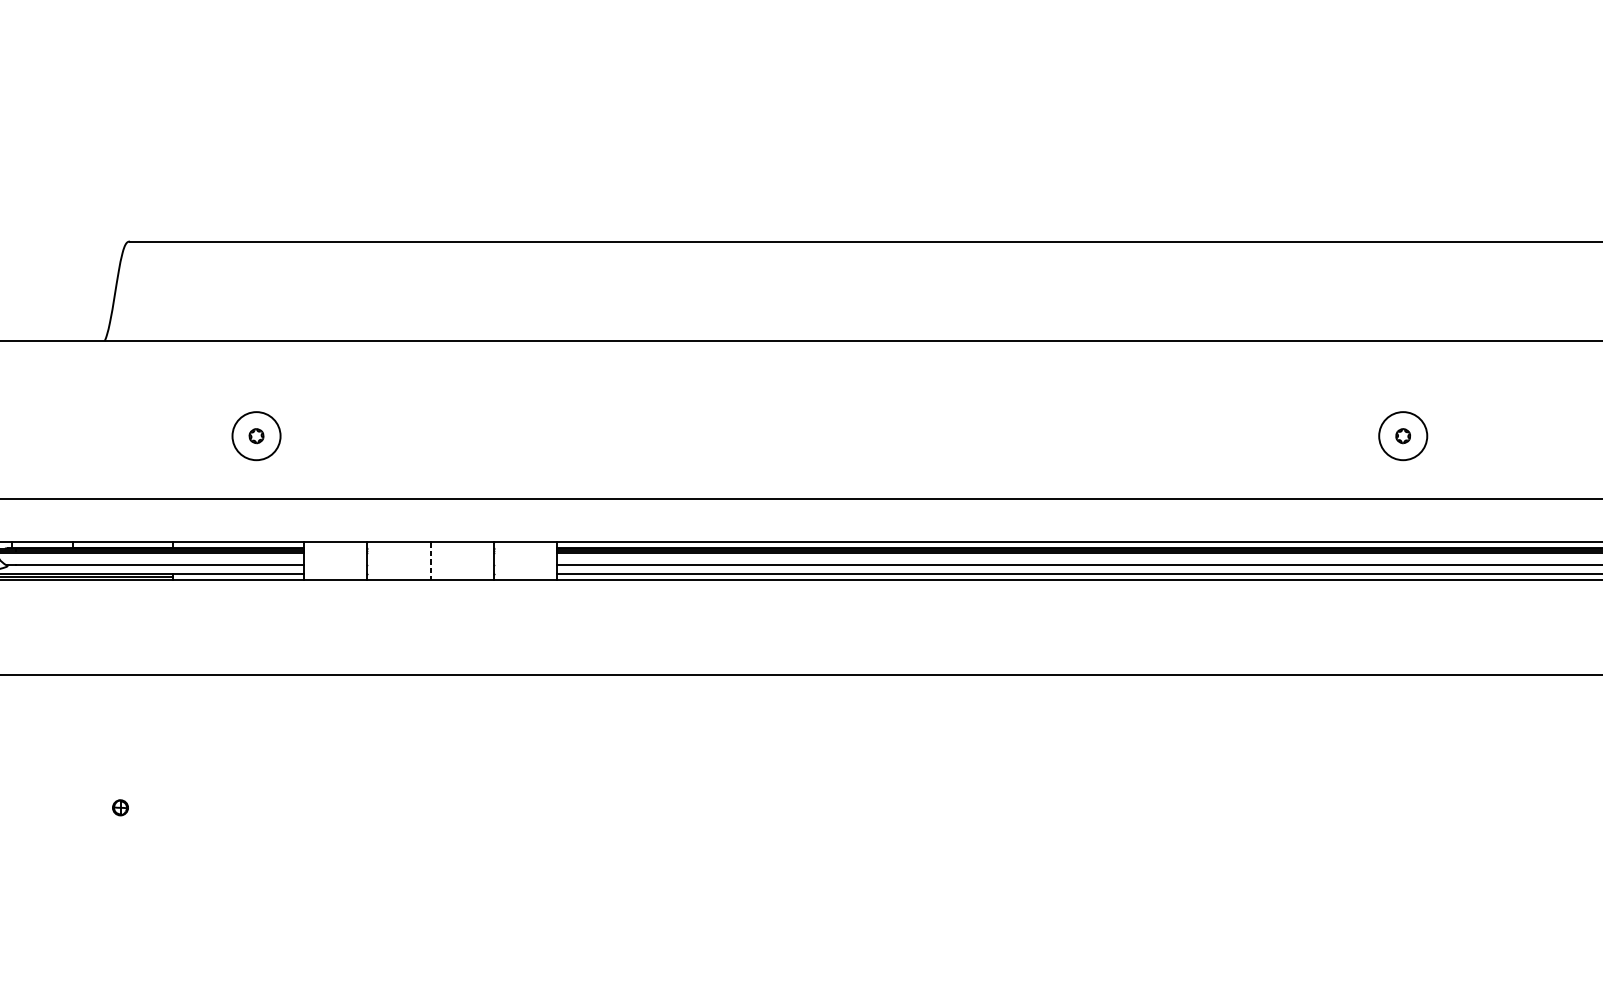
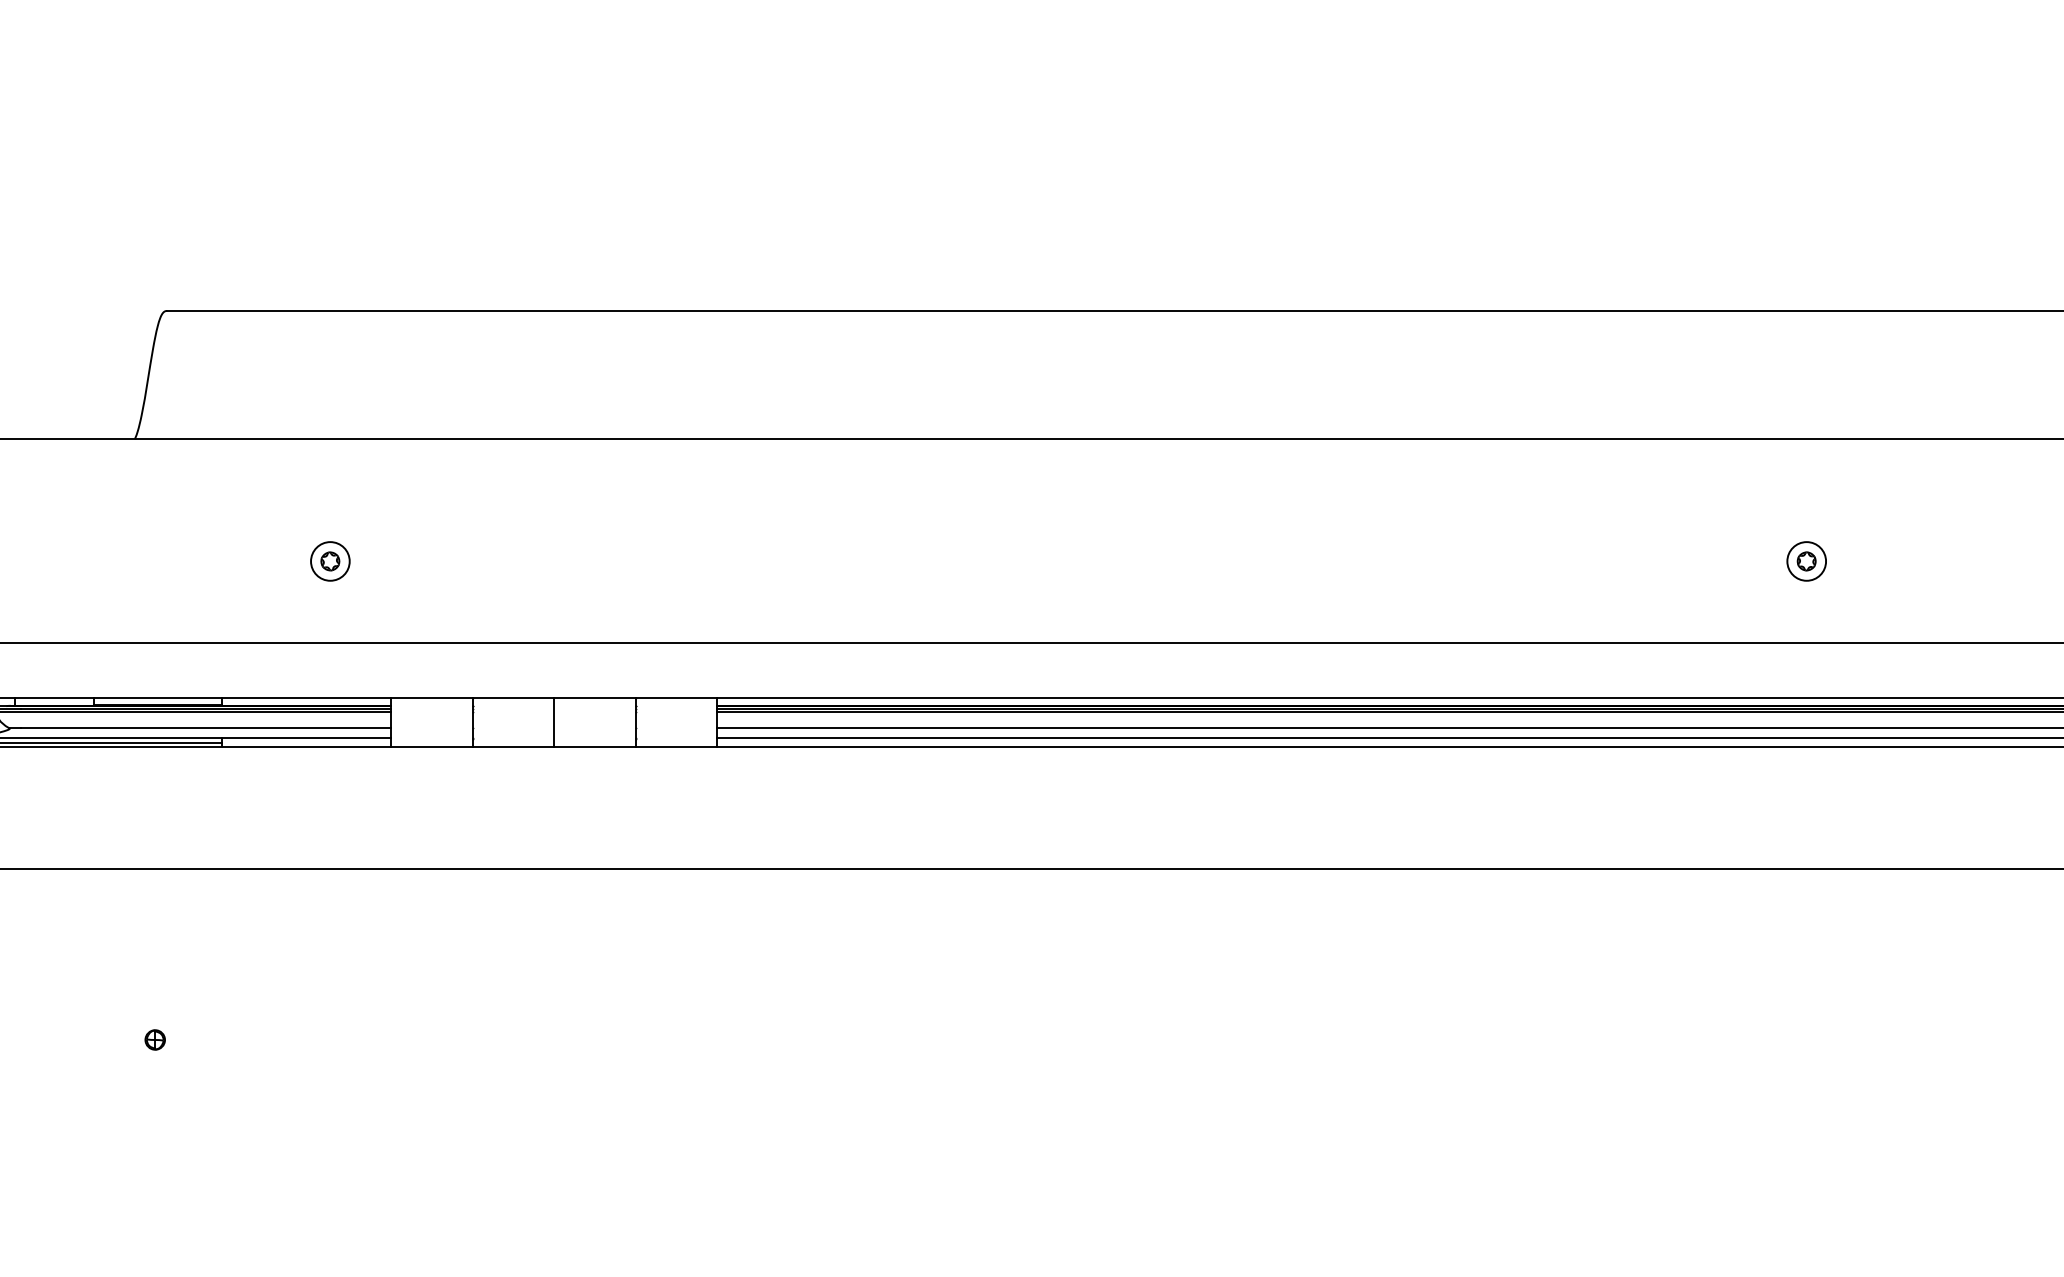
circle: (256, 436) -> (330, 561), size x0.62
circle: (1403, 436) -> (1806, 561), size x0.62
line: (430, 561) -> (554, 722), dashed -> solid

